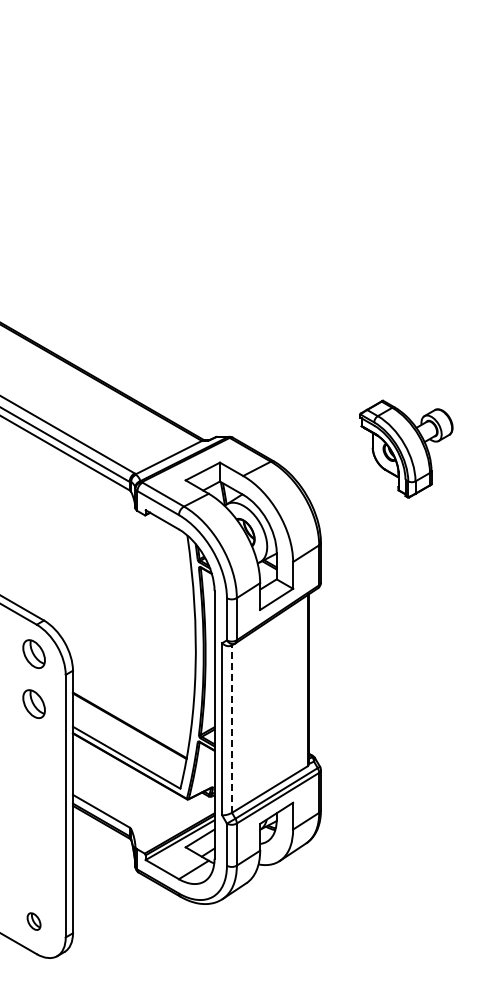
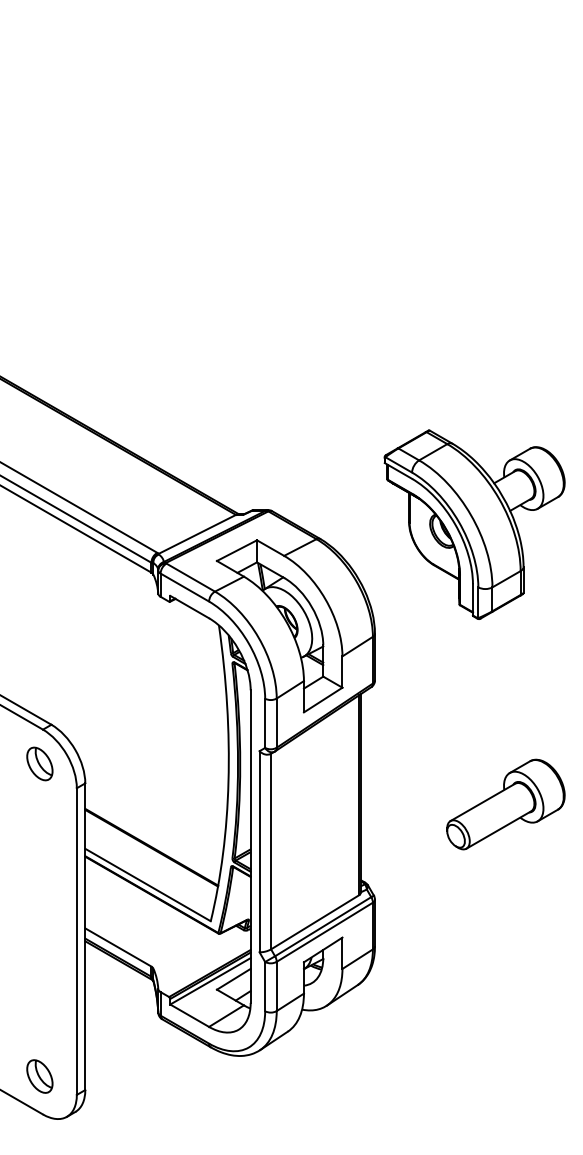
part: (406, 448) -> (474, 523), size x1.67
part: (432, 688) -> (505, 804), added
part: (33, 703) -> (39, 821), removed
line: (232, 729) -> (271, 852), dashed -> solid
part: (33, 921) -> (39, 1076), size x1.67

